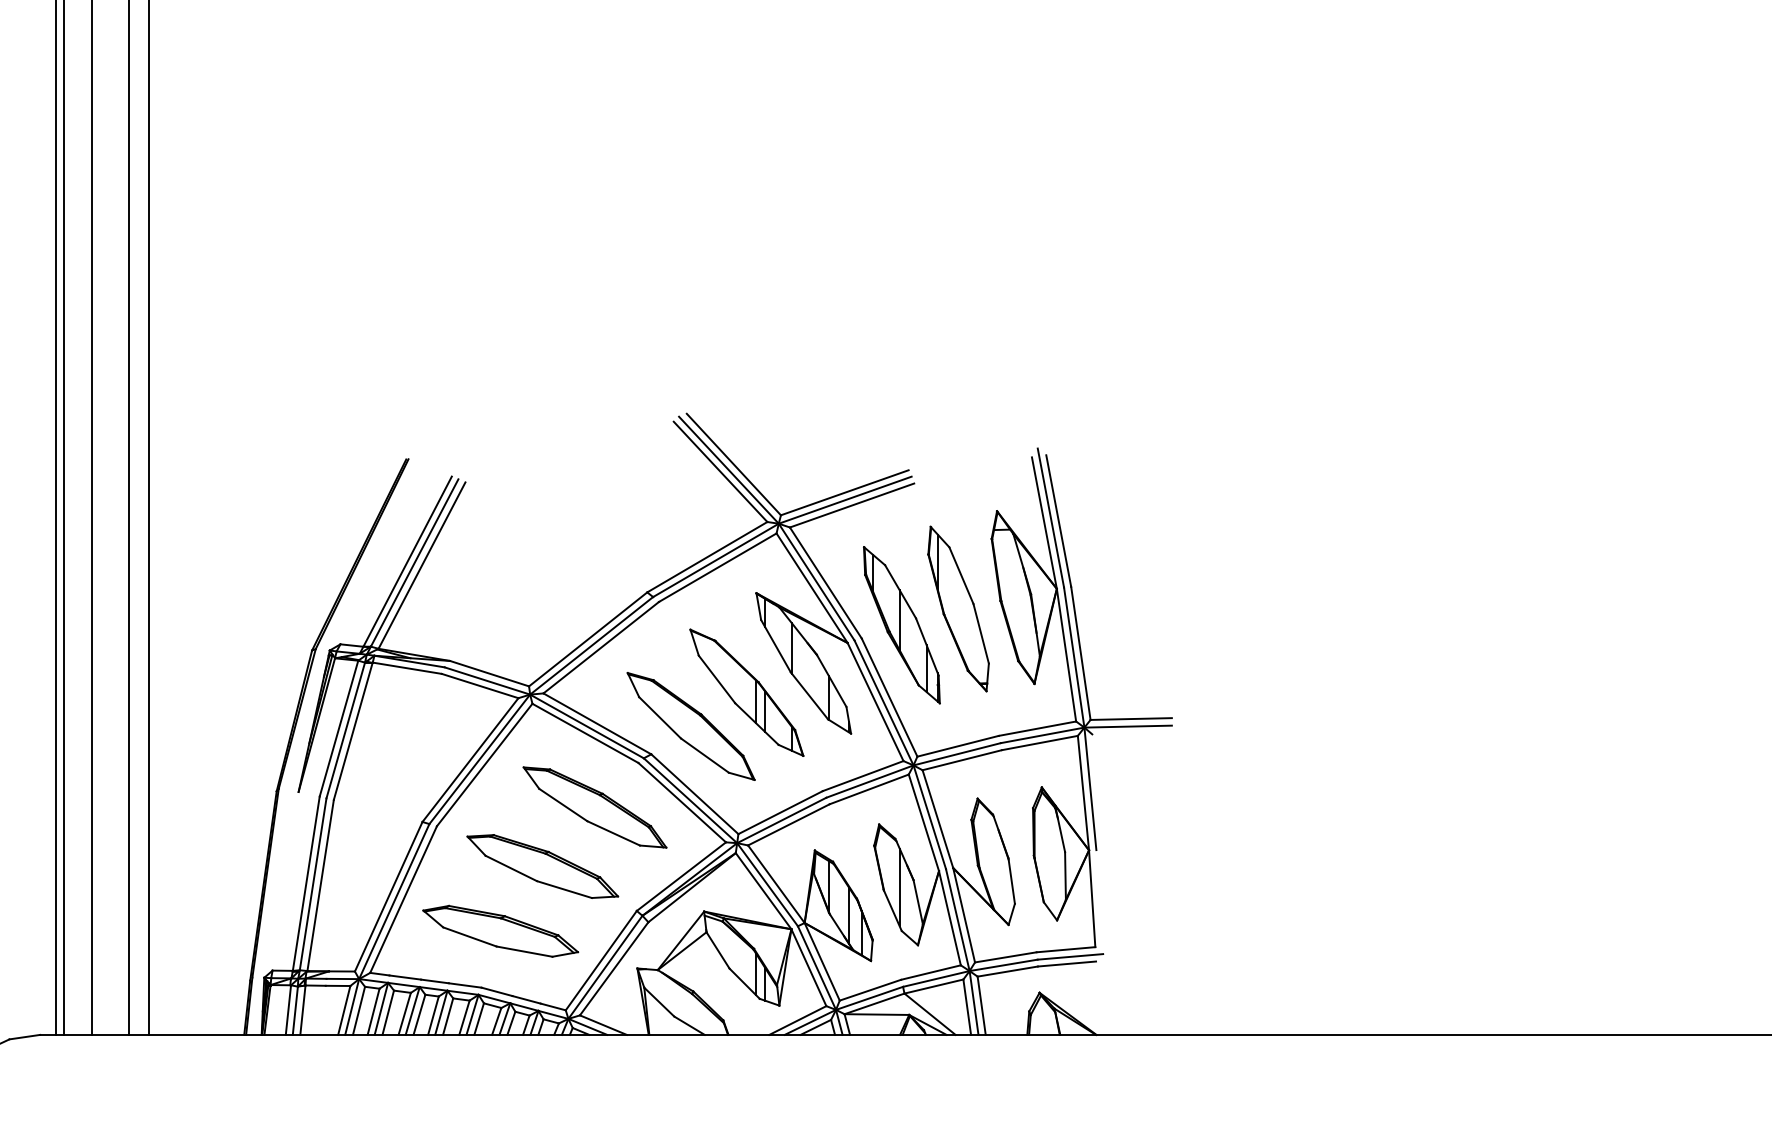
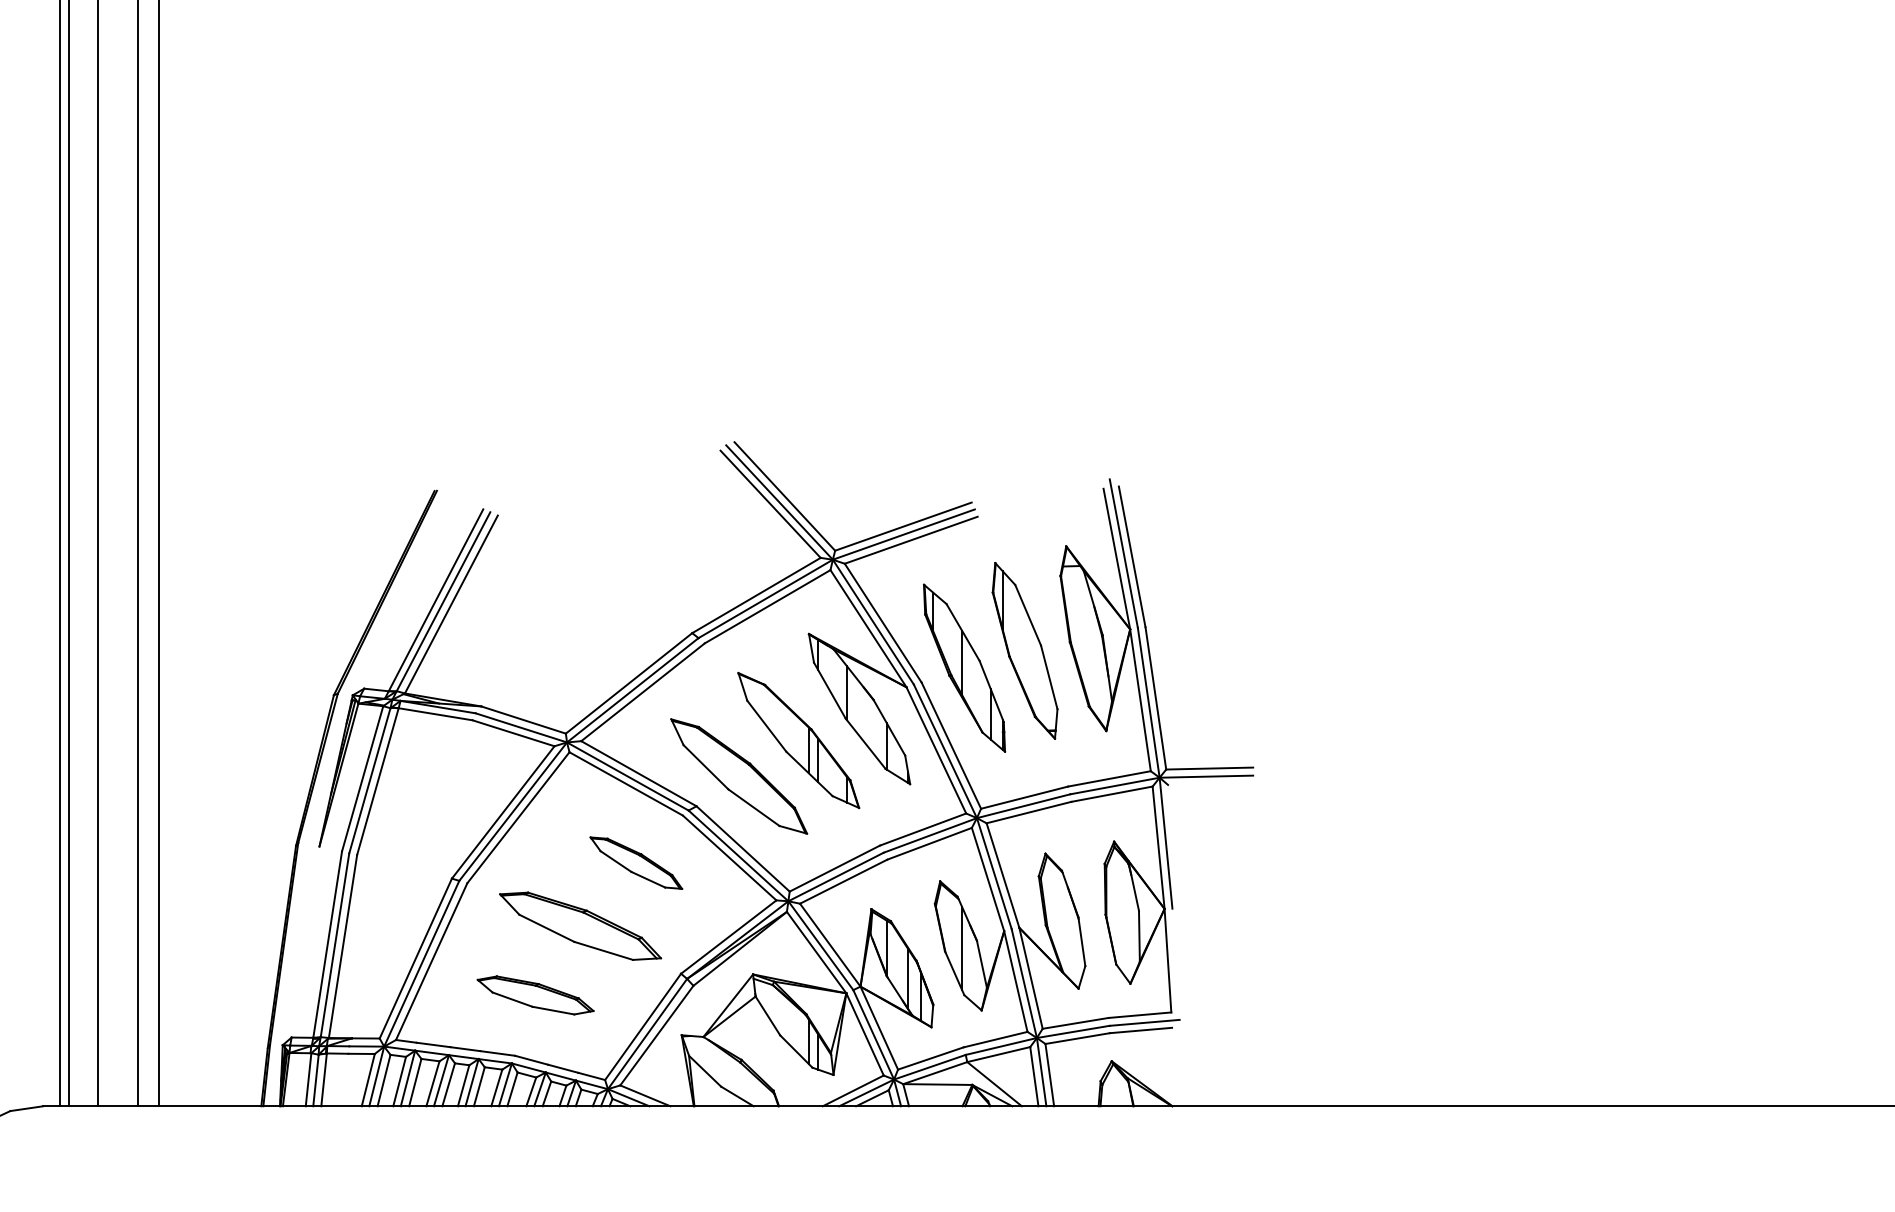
part: (594, 807) -> (635, 863), size x0.6
part: (500, 930) -> (535, 994), size x0.7

